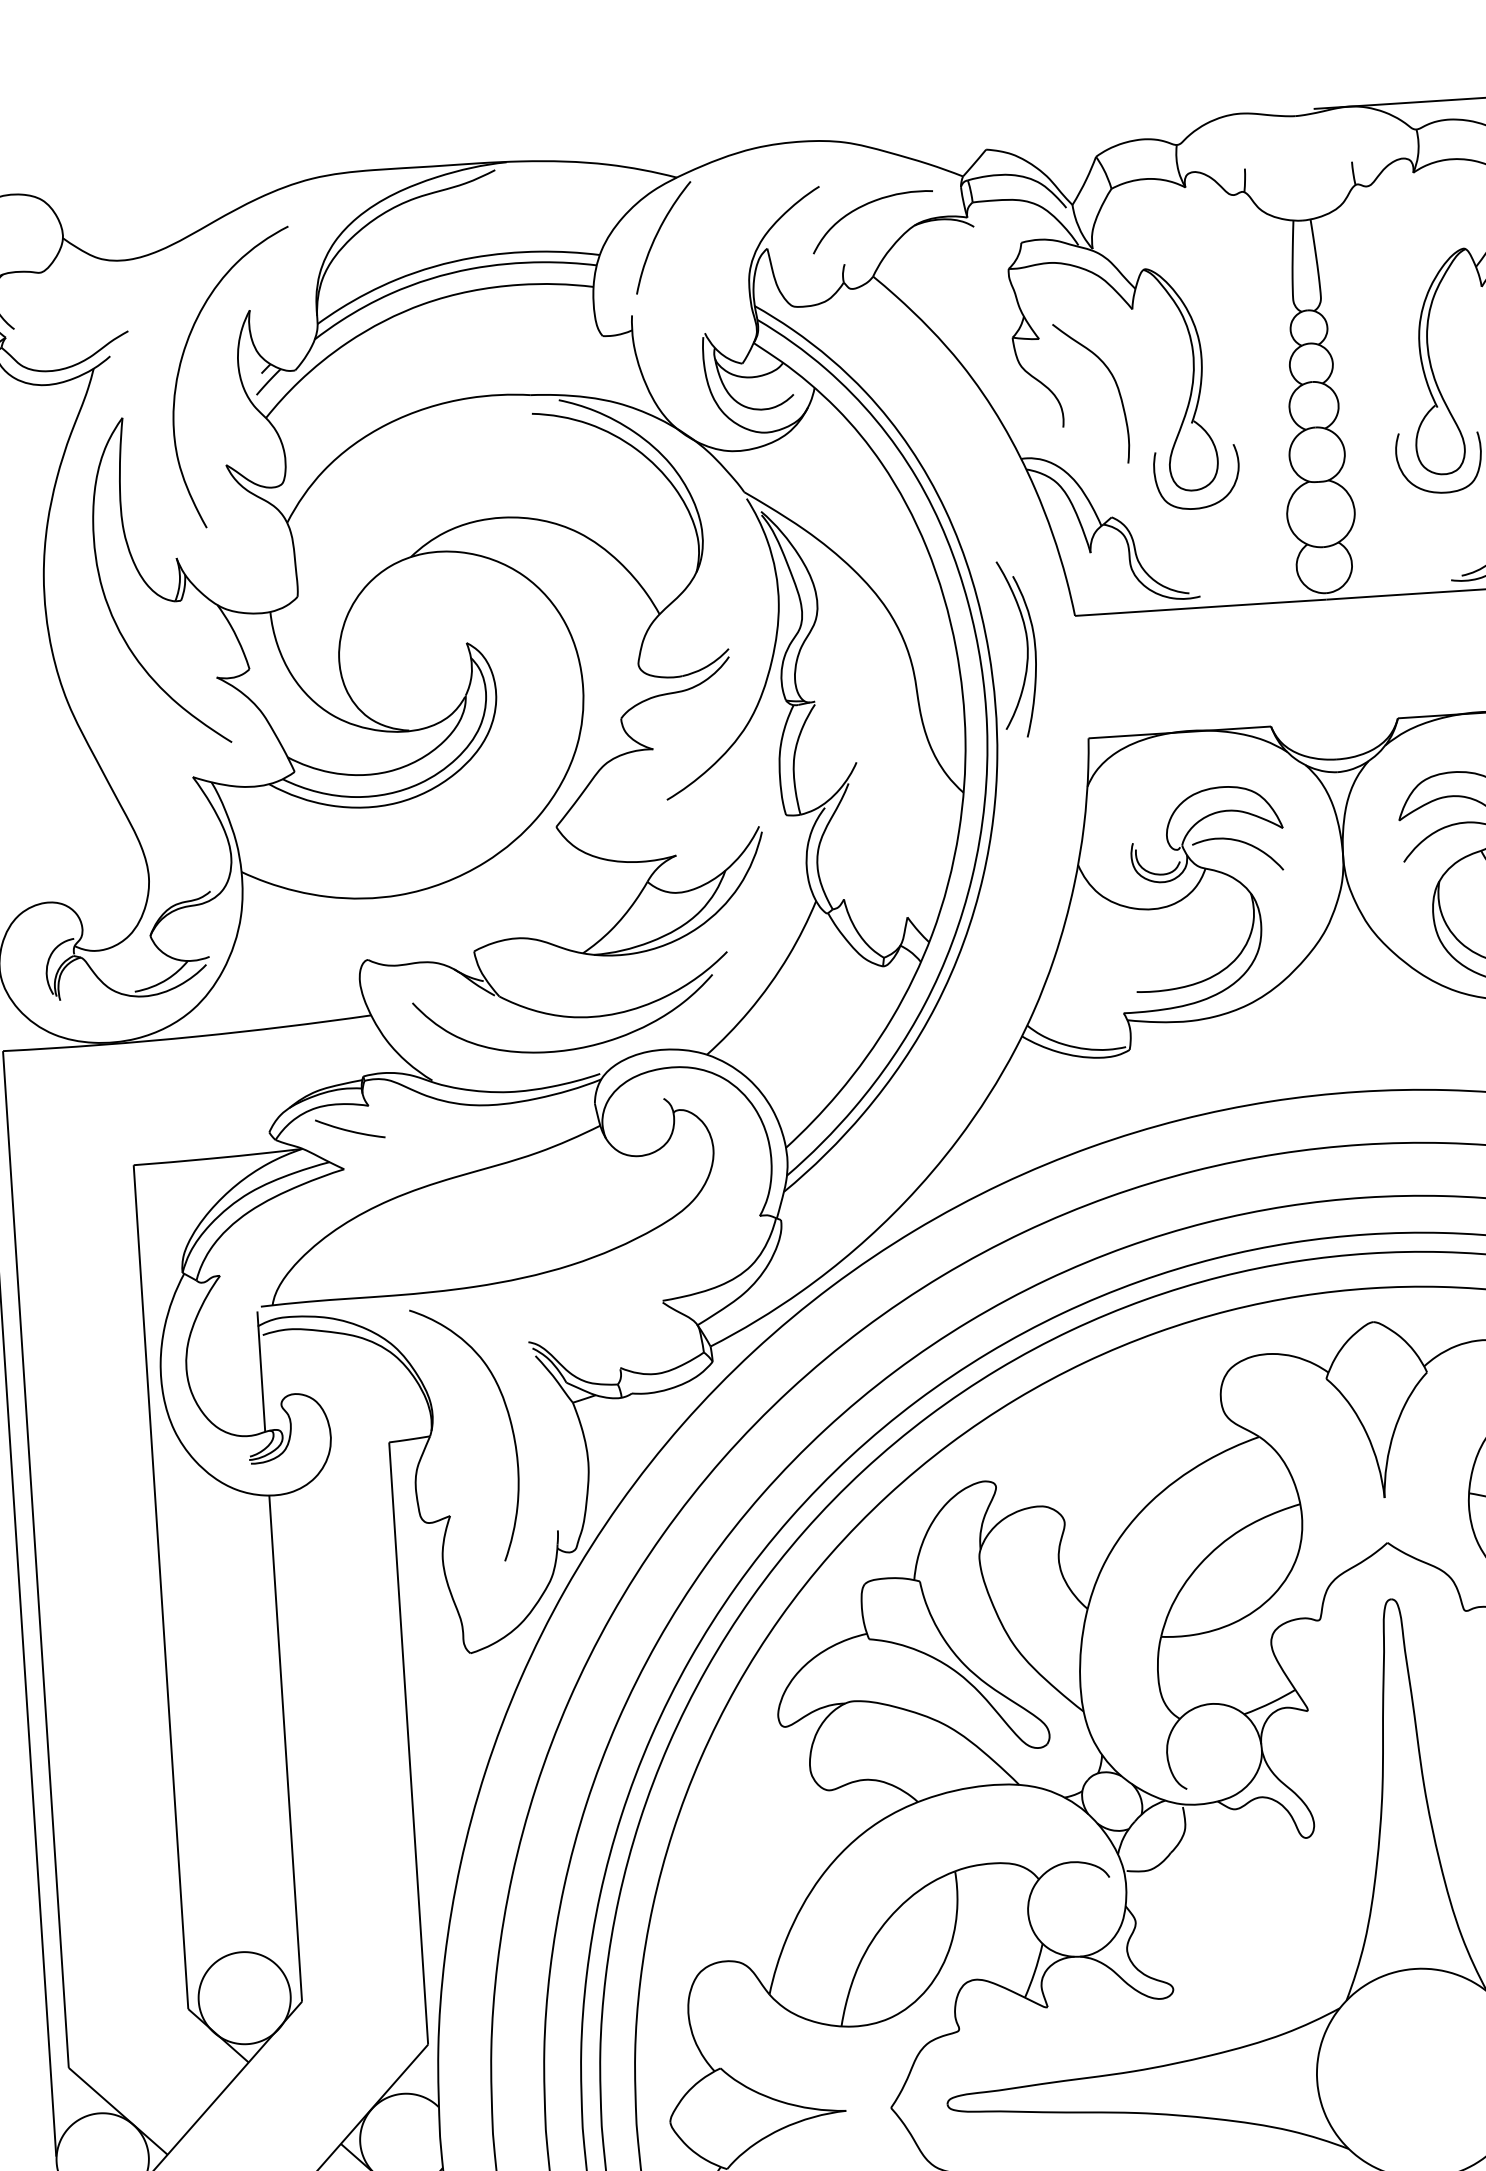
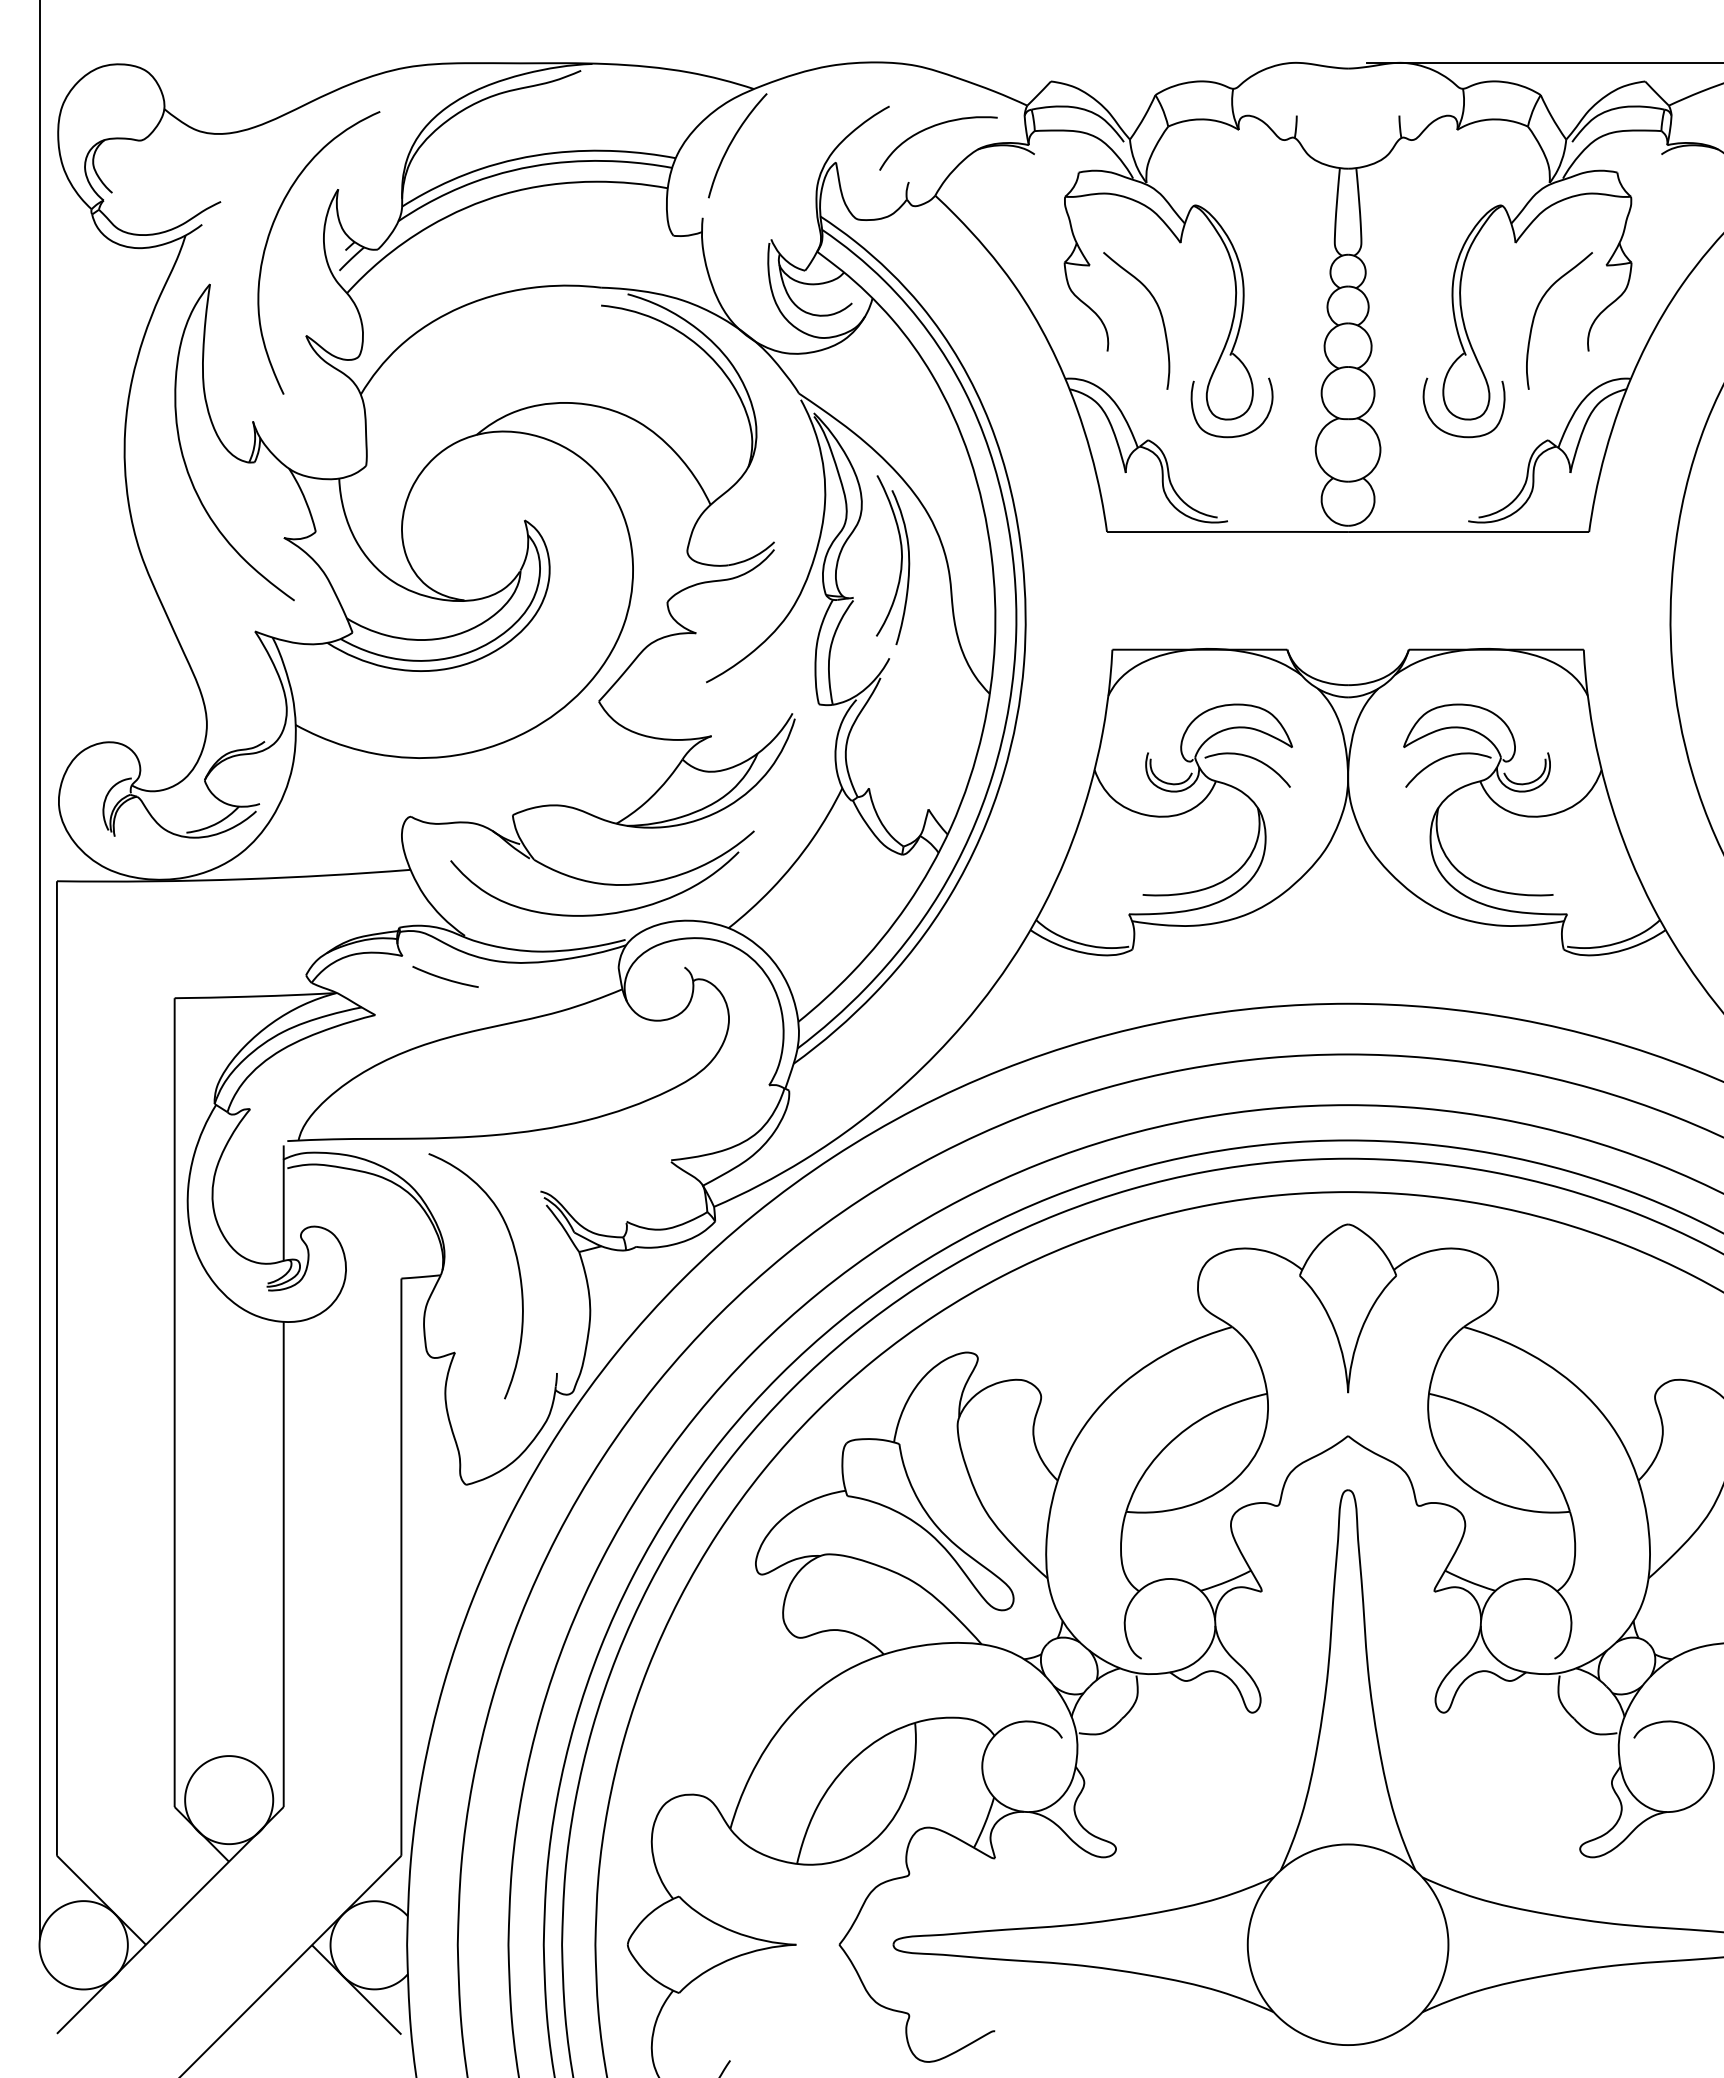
part: (1026, 649) -> (900, 561), moved
curve: (349, 1129) -> (444, 977), moved

